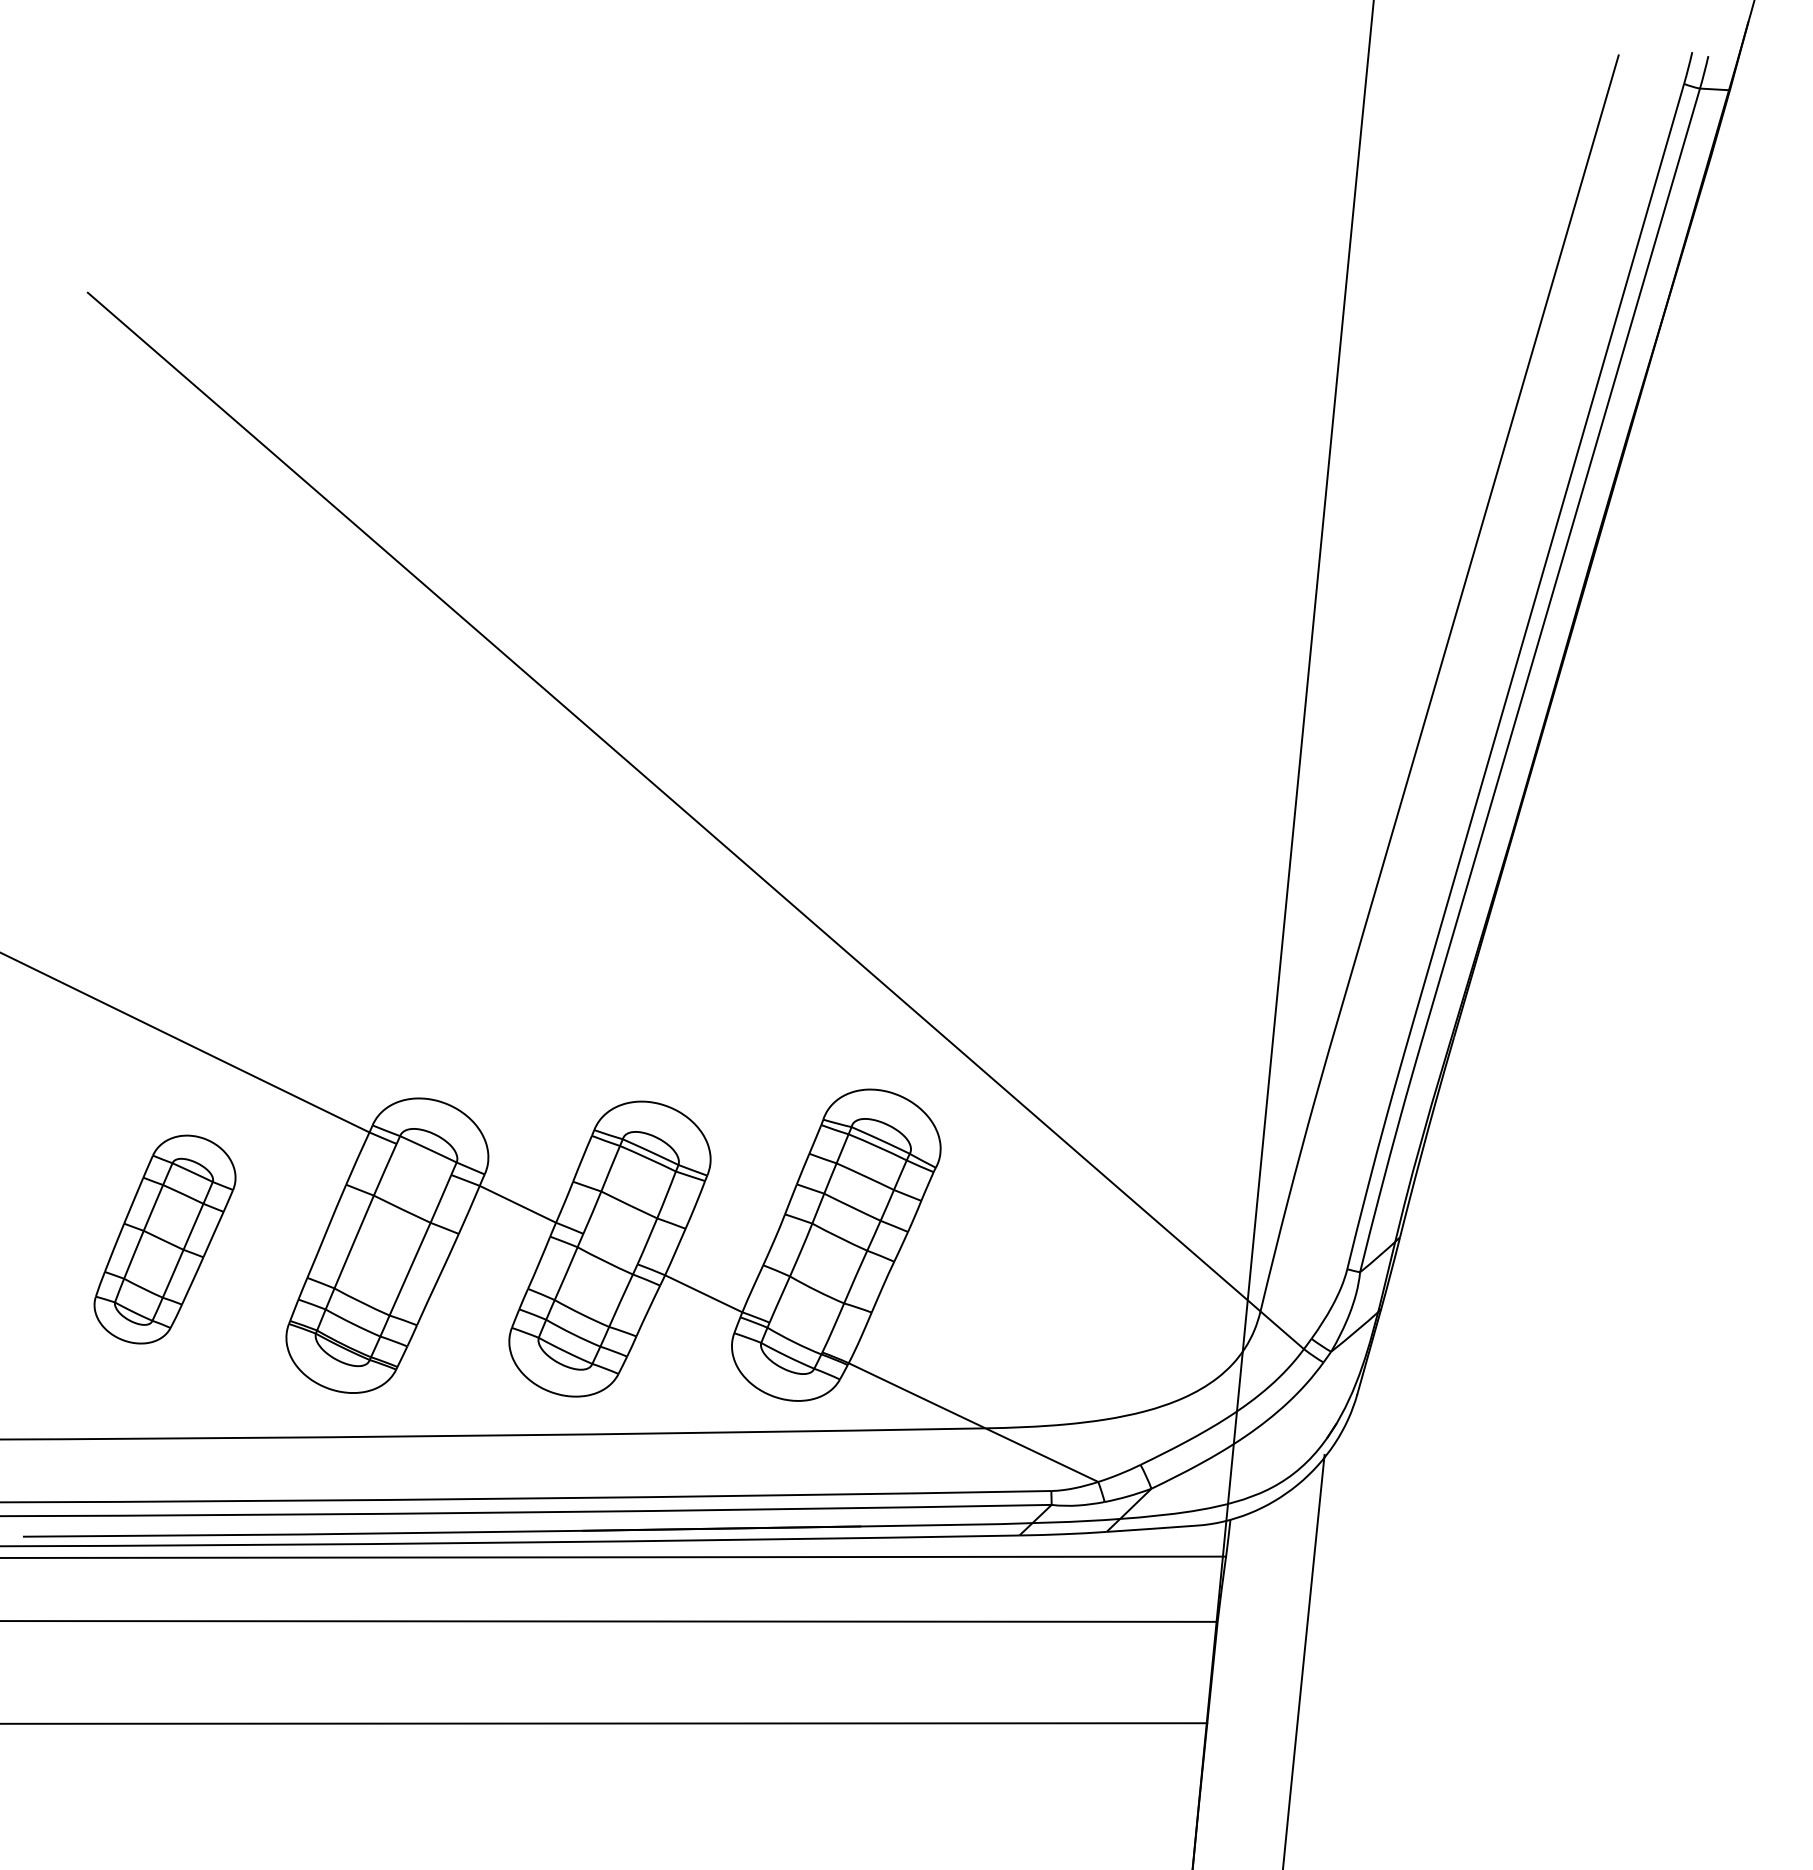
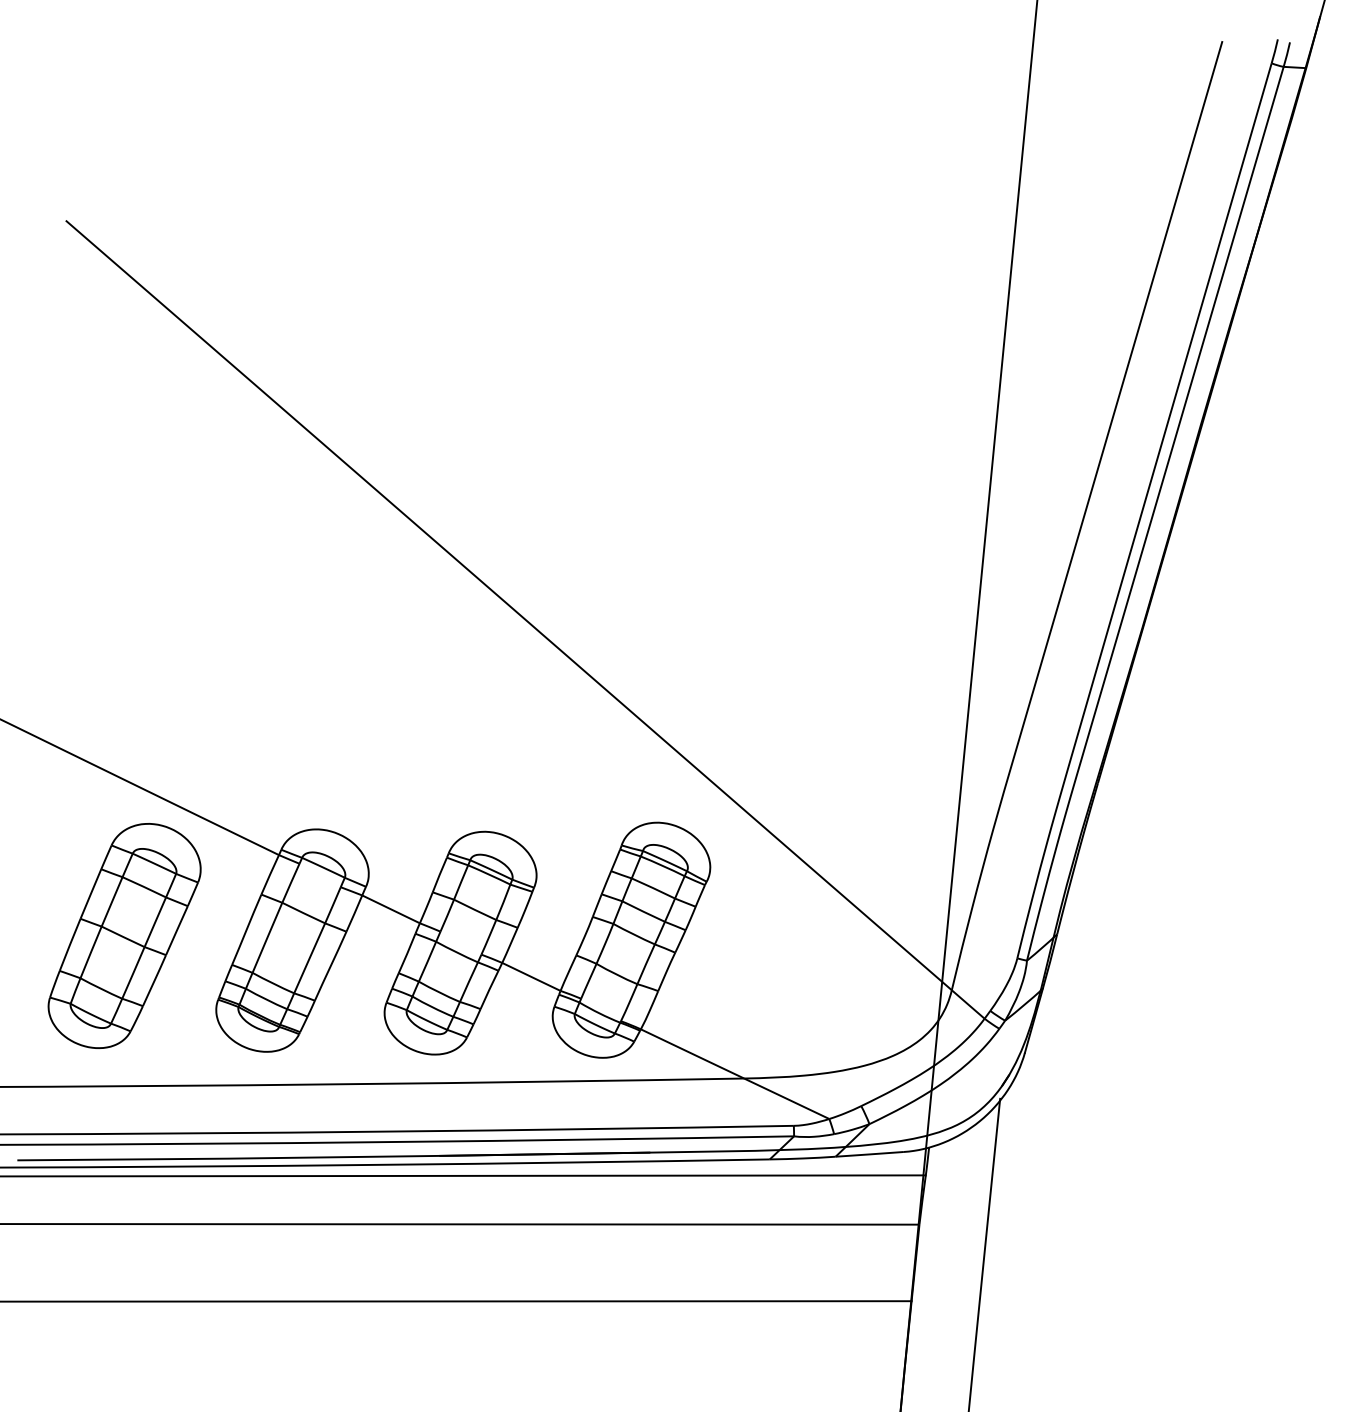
part: (164, 1239) -> (124, 935), size x1.43

